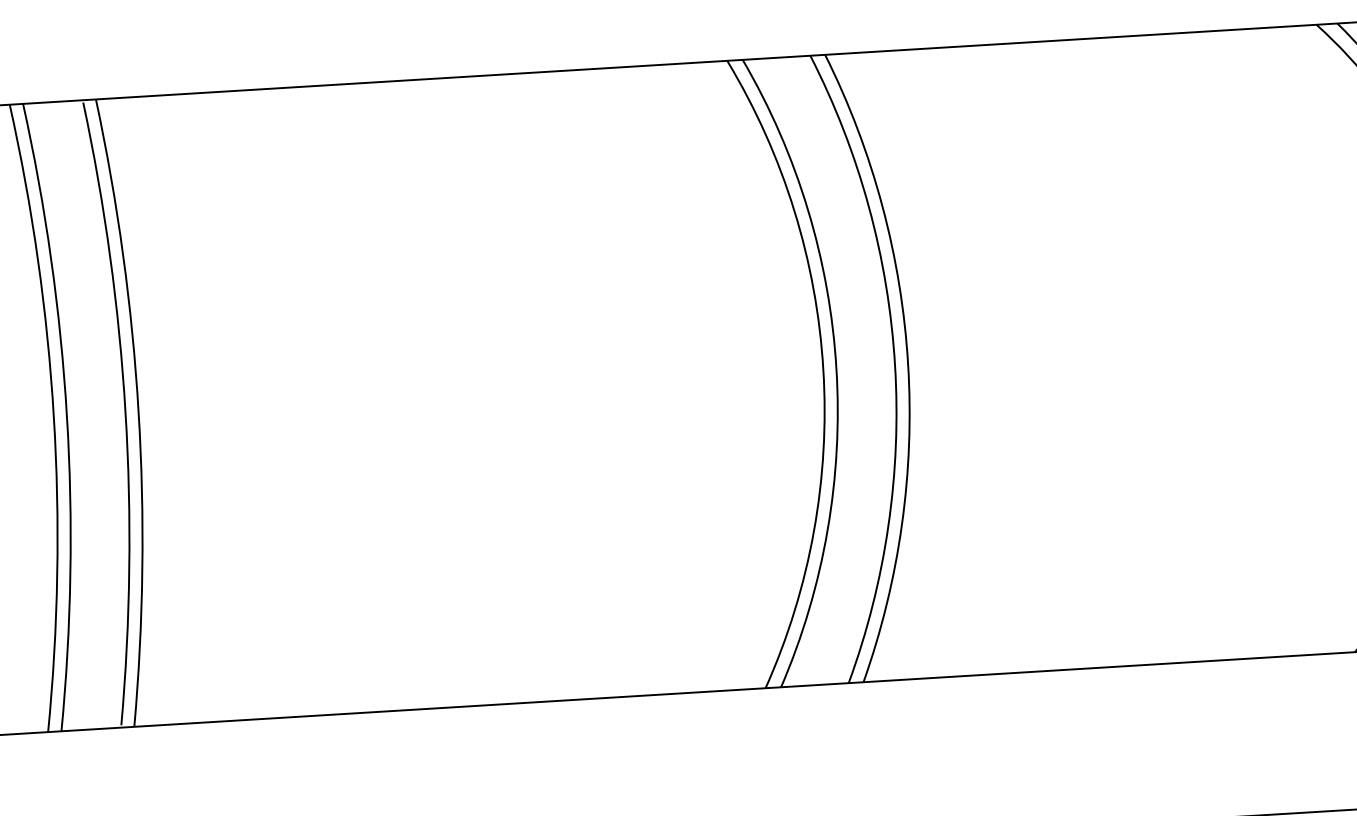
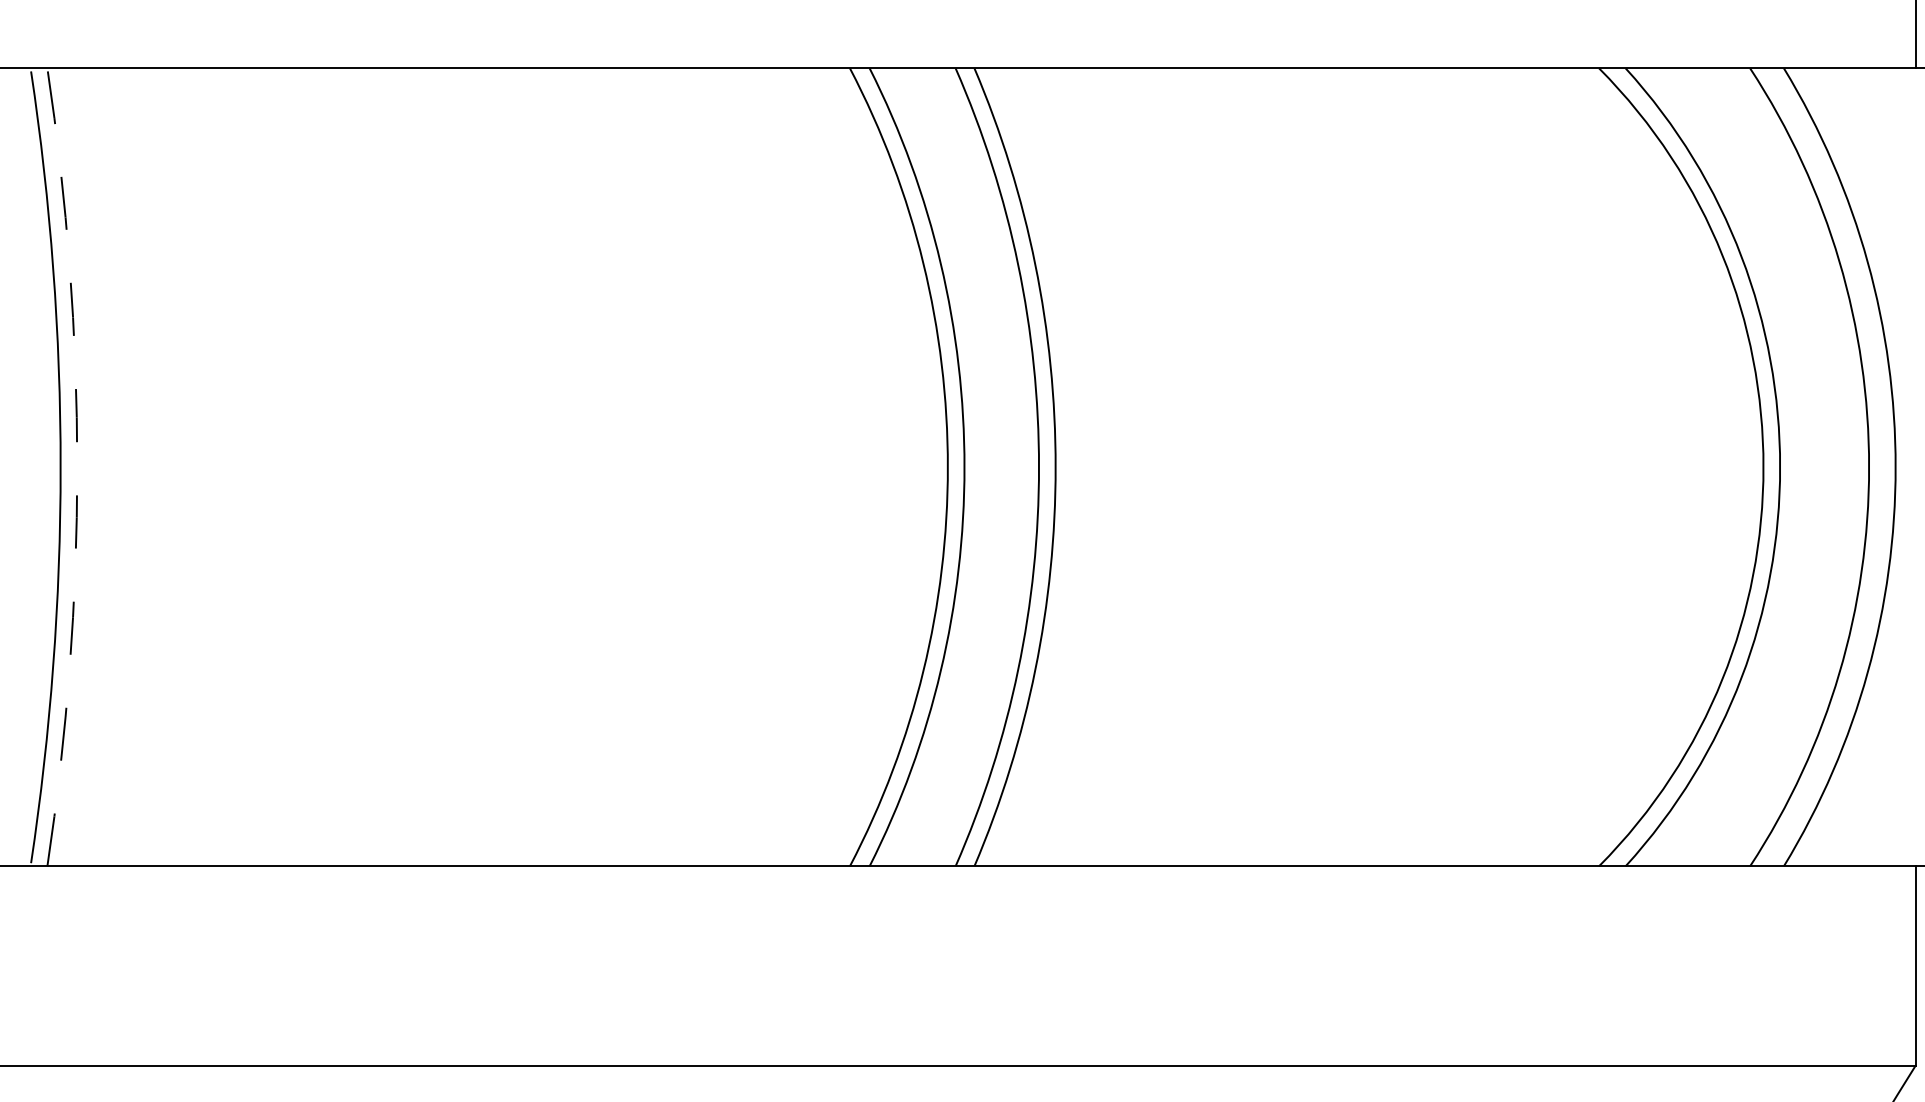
arc: (138, 411) -> (77, 467), solid -> dashed

